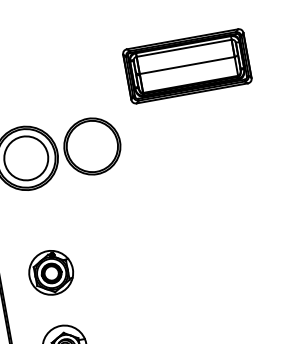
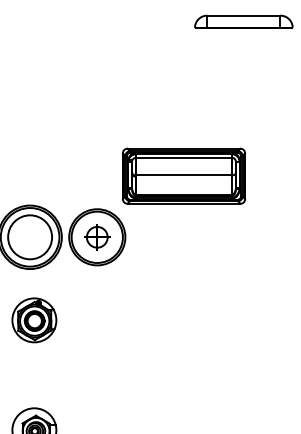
part: (186, 65) -> (183, 175), moved
part: (92, 146) -> (97, 237), added
part: (51, 272) -> (34, 320), moved

